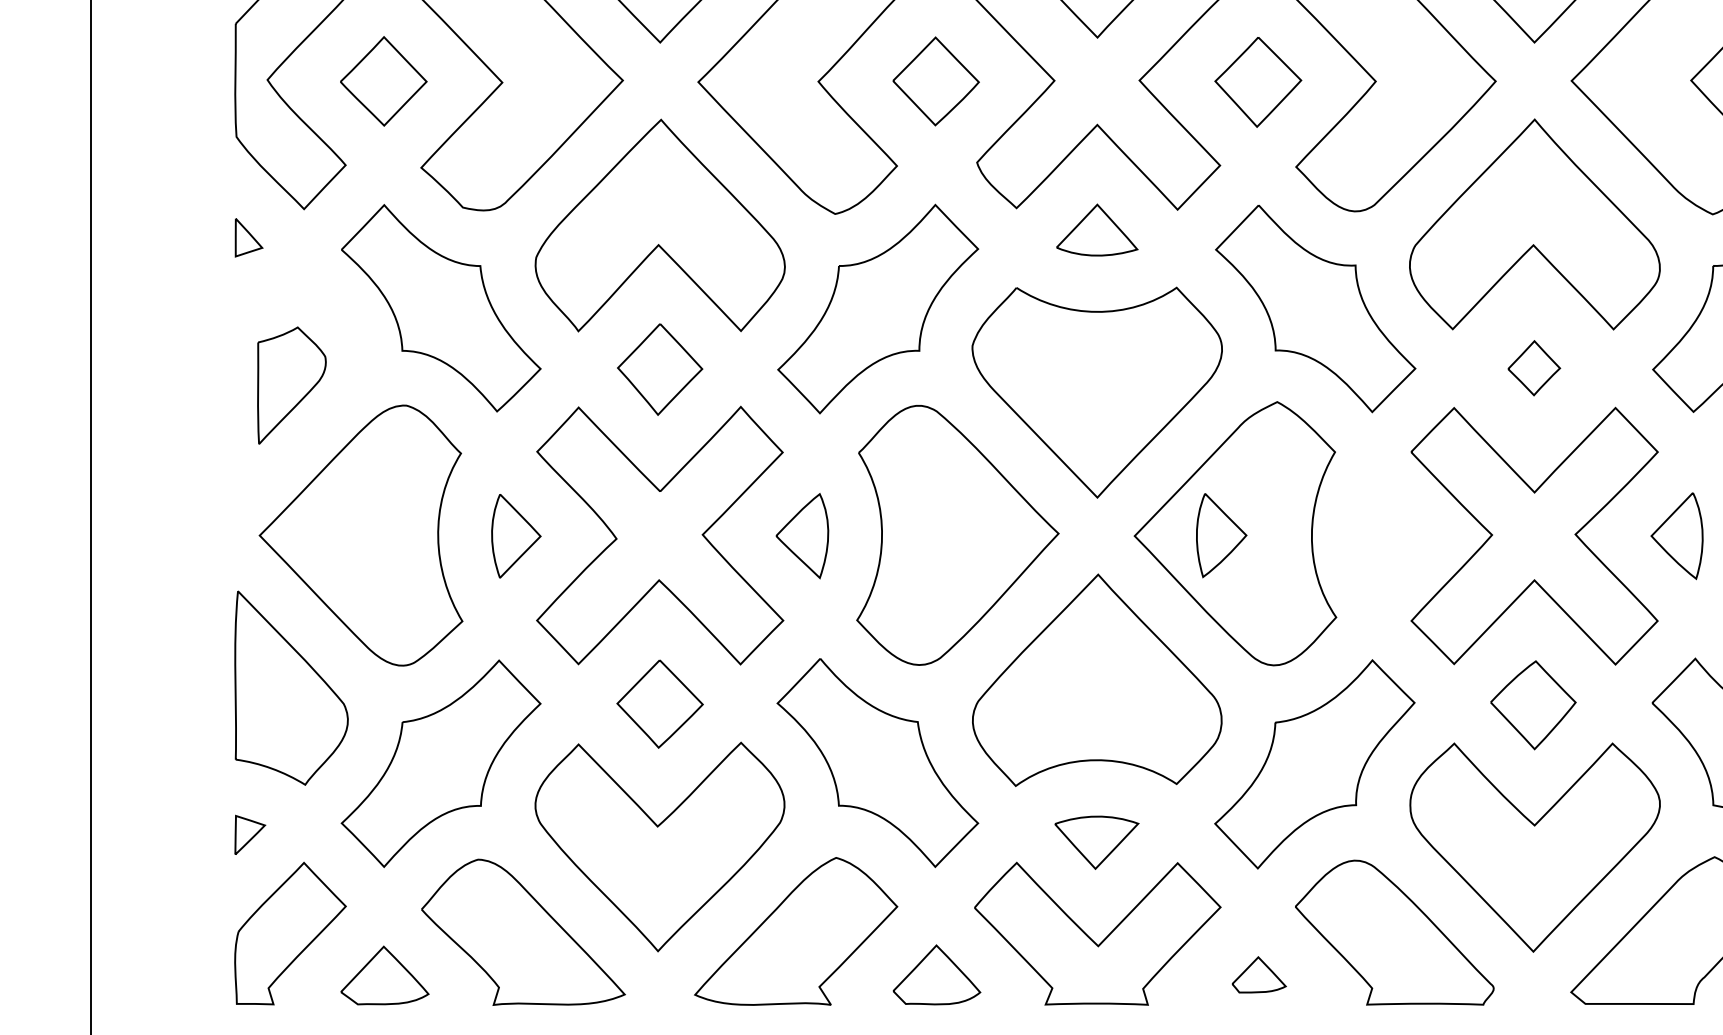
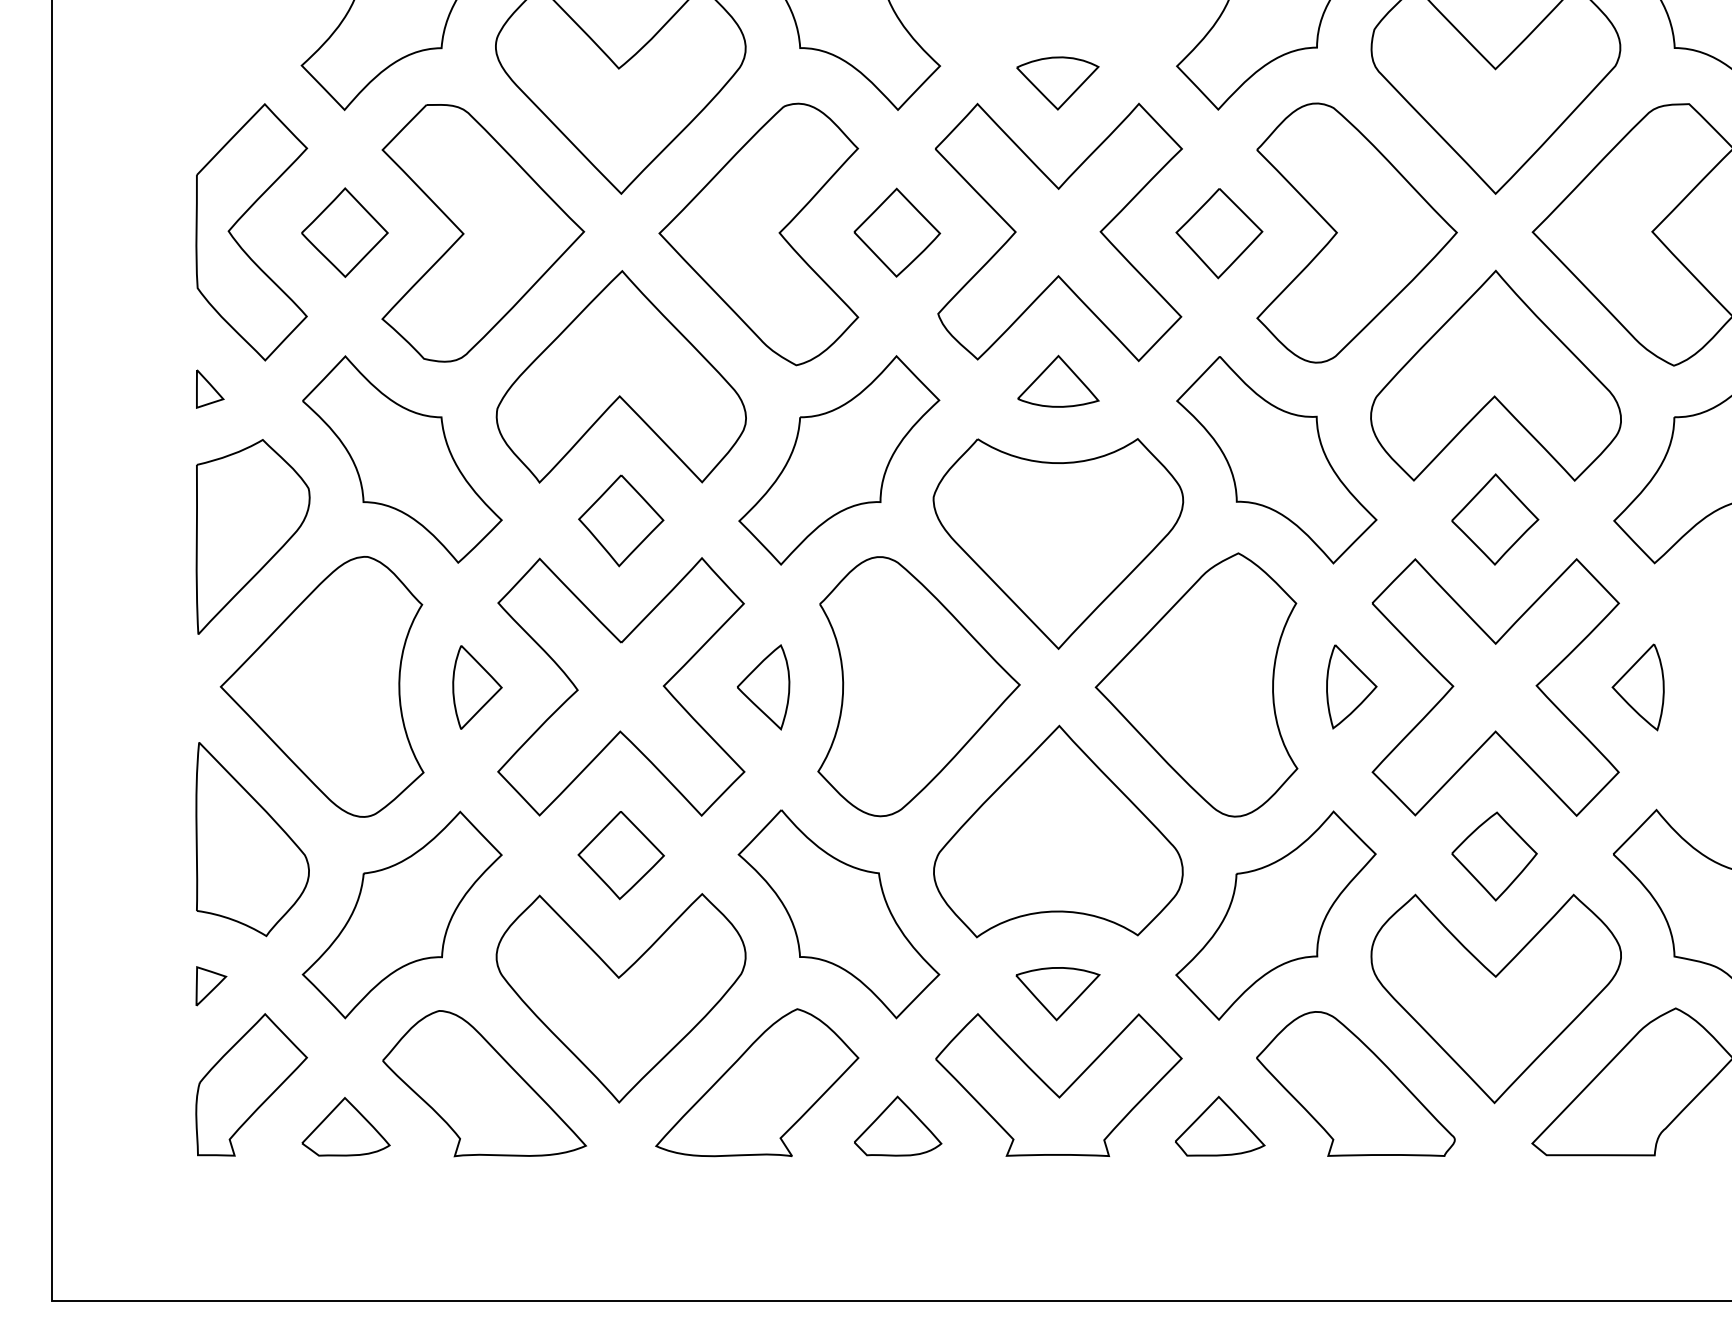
part: (1534, 368) -> (1495, 519), size x1.67
part: (291, 385) -> (252, 536), size x1.67
part: (1221, 535) -> (1351, 686), moved
part: (1259, 974) -> (1220, 1125), size x1.67

